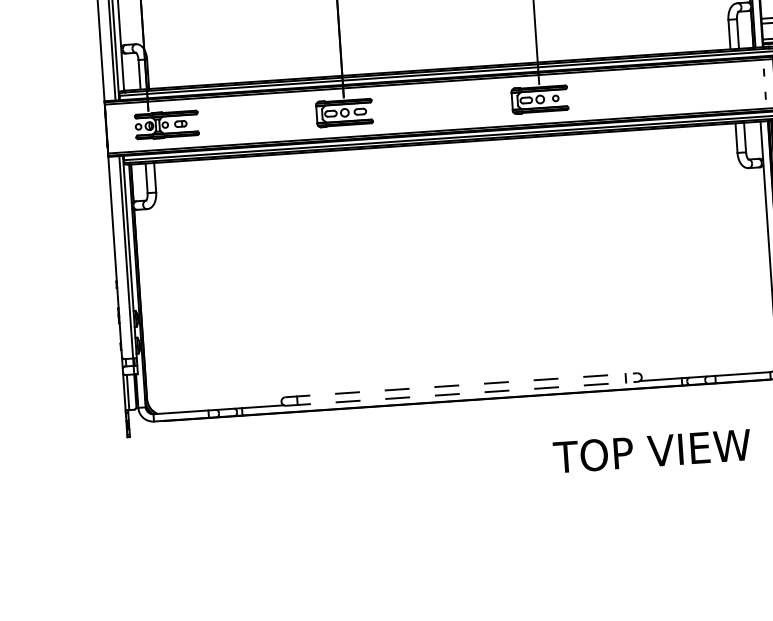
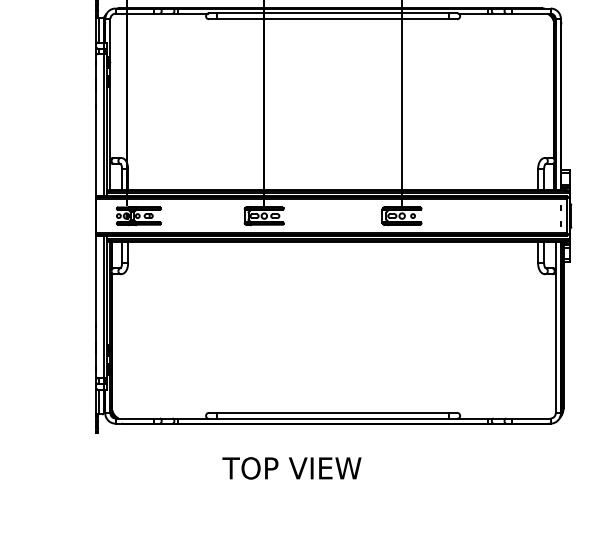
line: (461, 384) -> (333, 412), dashed -> solid
line: (462, 393) -> (333, 418), dashed -> solid
text: (651, 451) -> (291, 468), moved

